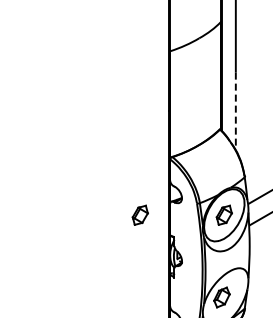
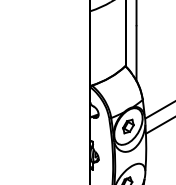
line: (235, 111) -> (136, 53), dashed -> solid
part: (139, 214) -> (68, 125), removed

